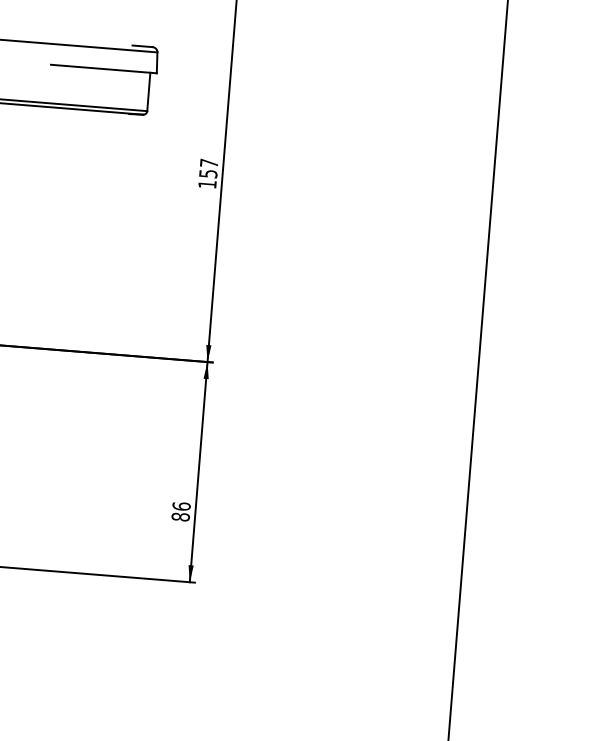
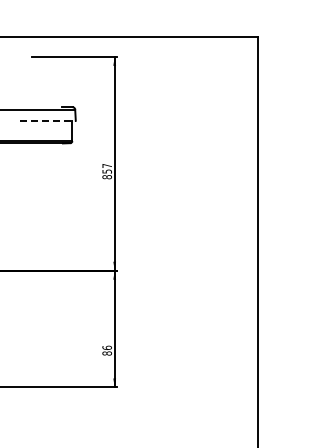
line: (105, 68) -> (48, 120), solid -> dashed
text: (206, 184) -> (106, 177), 157 -> 857

